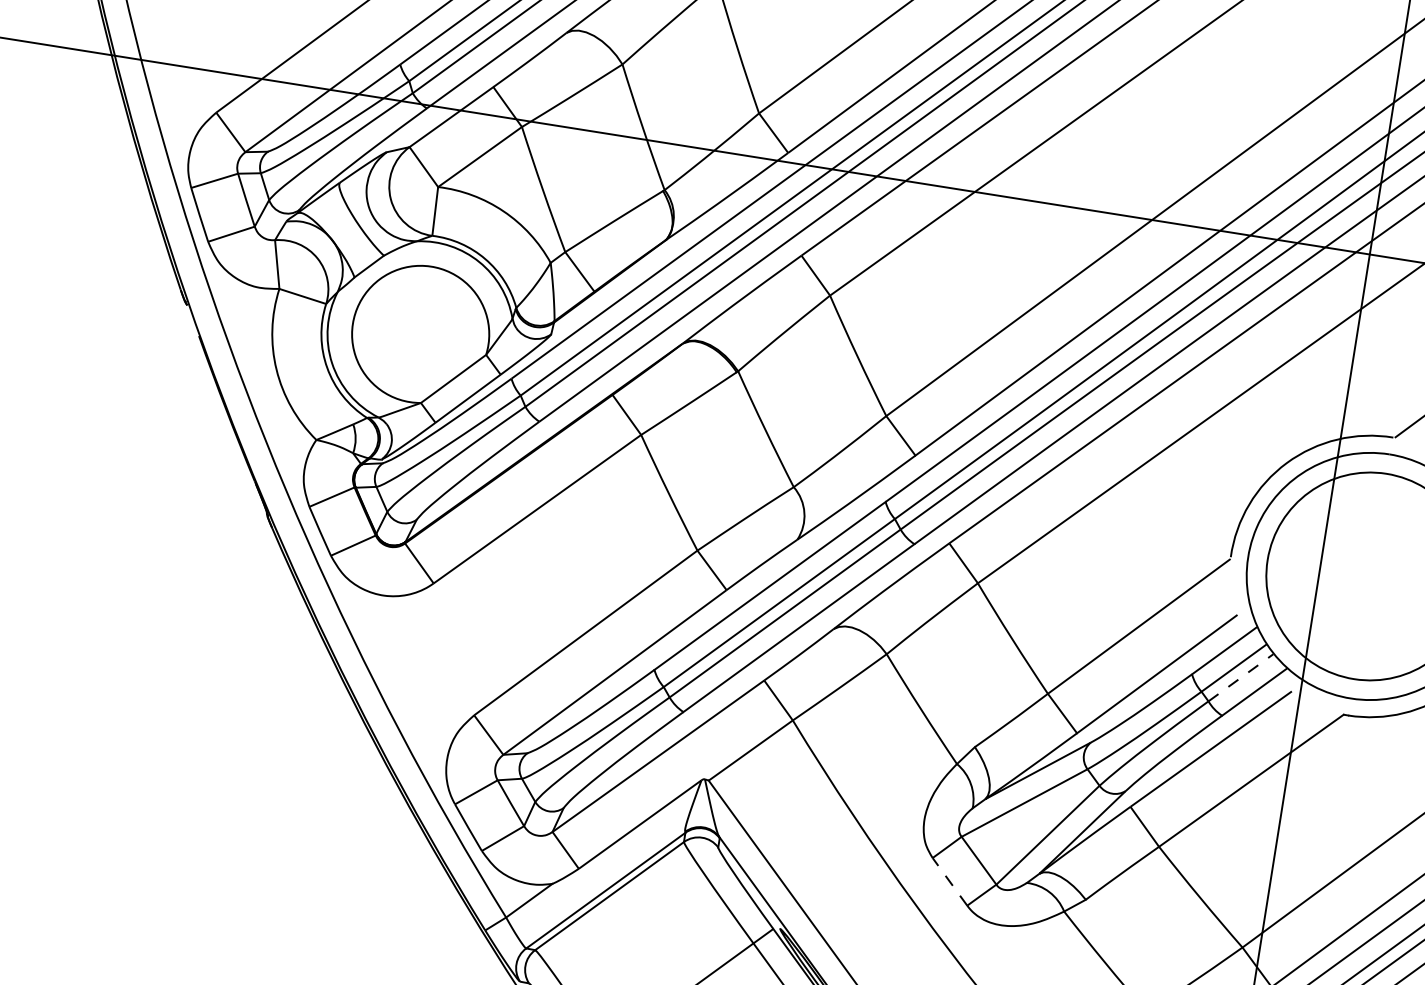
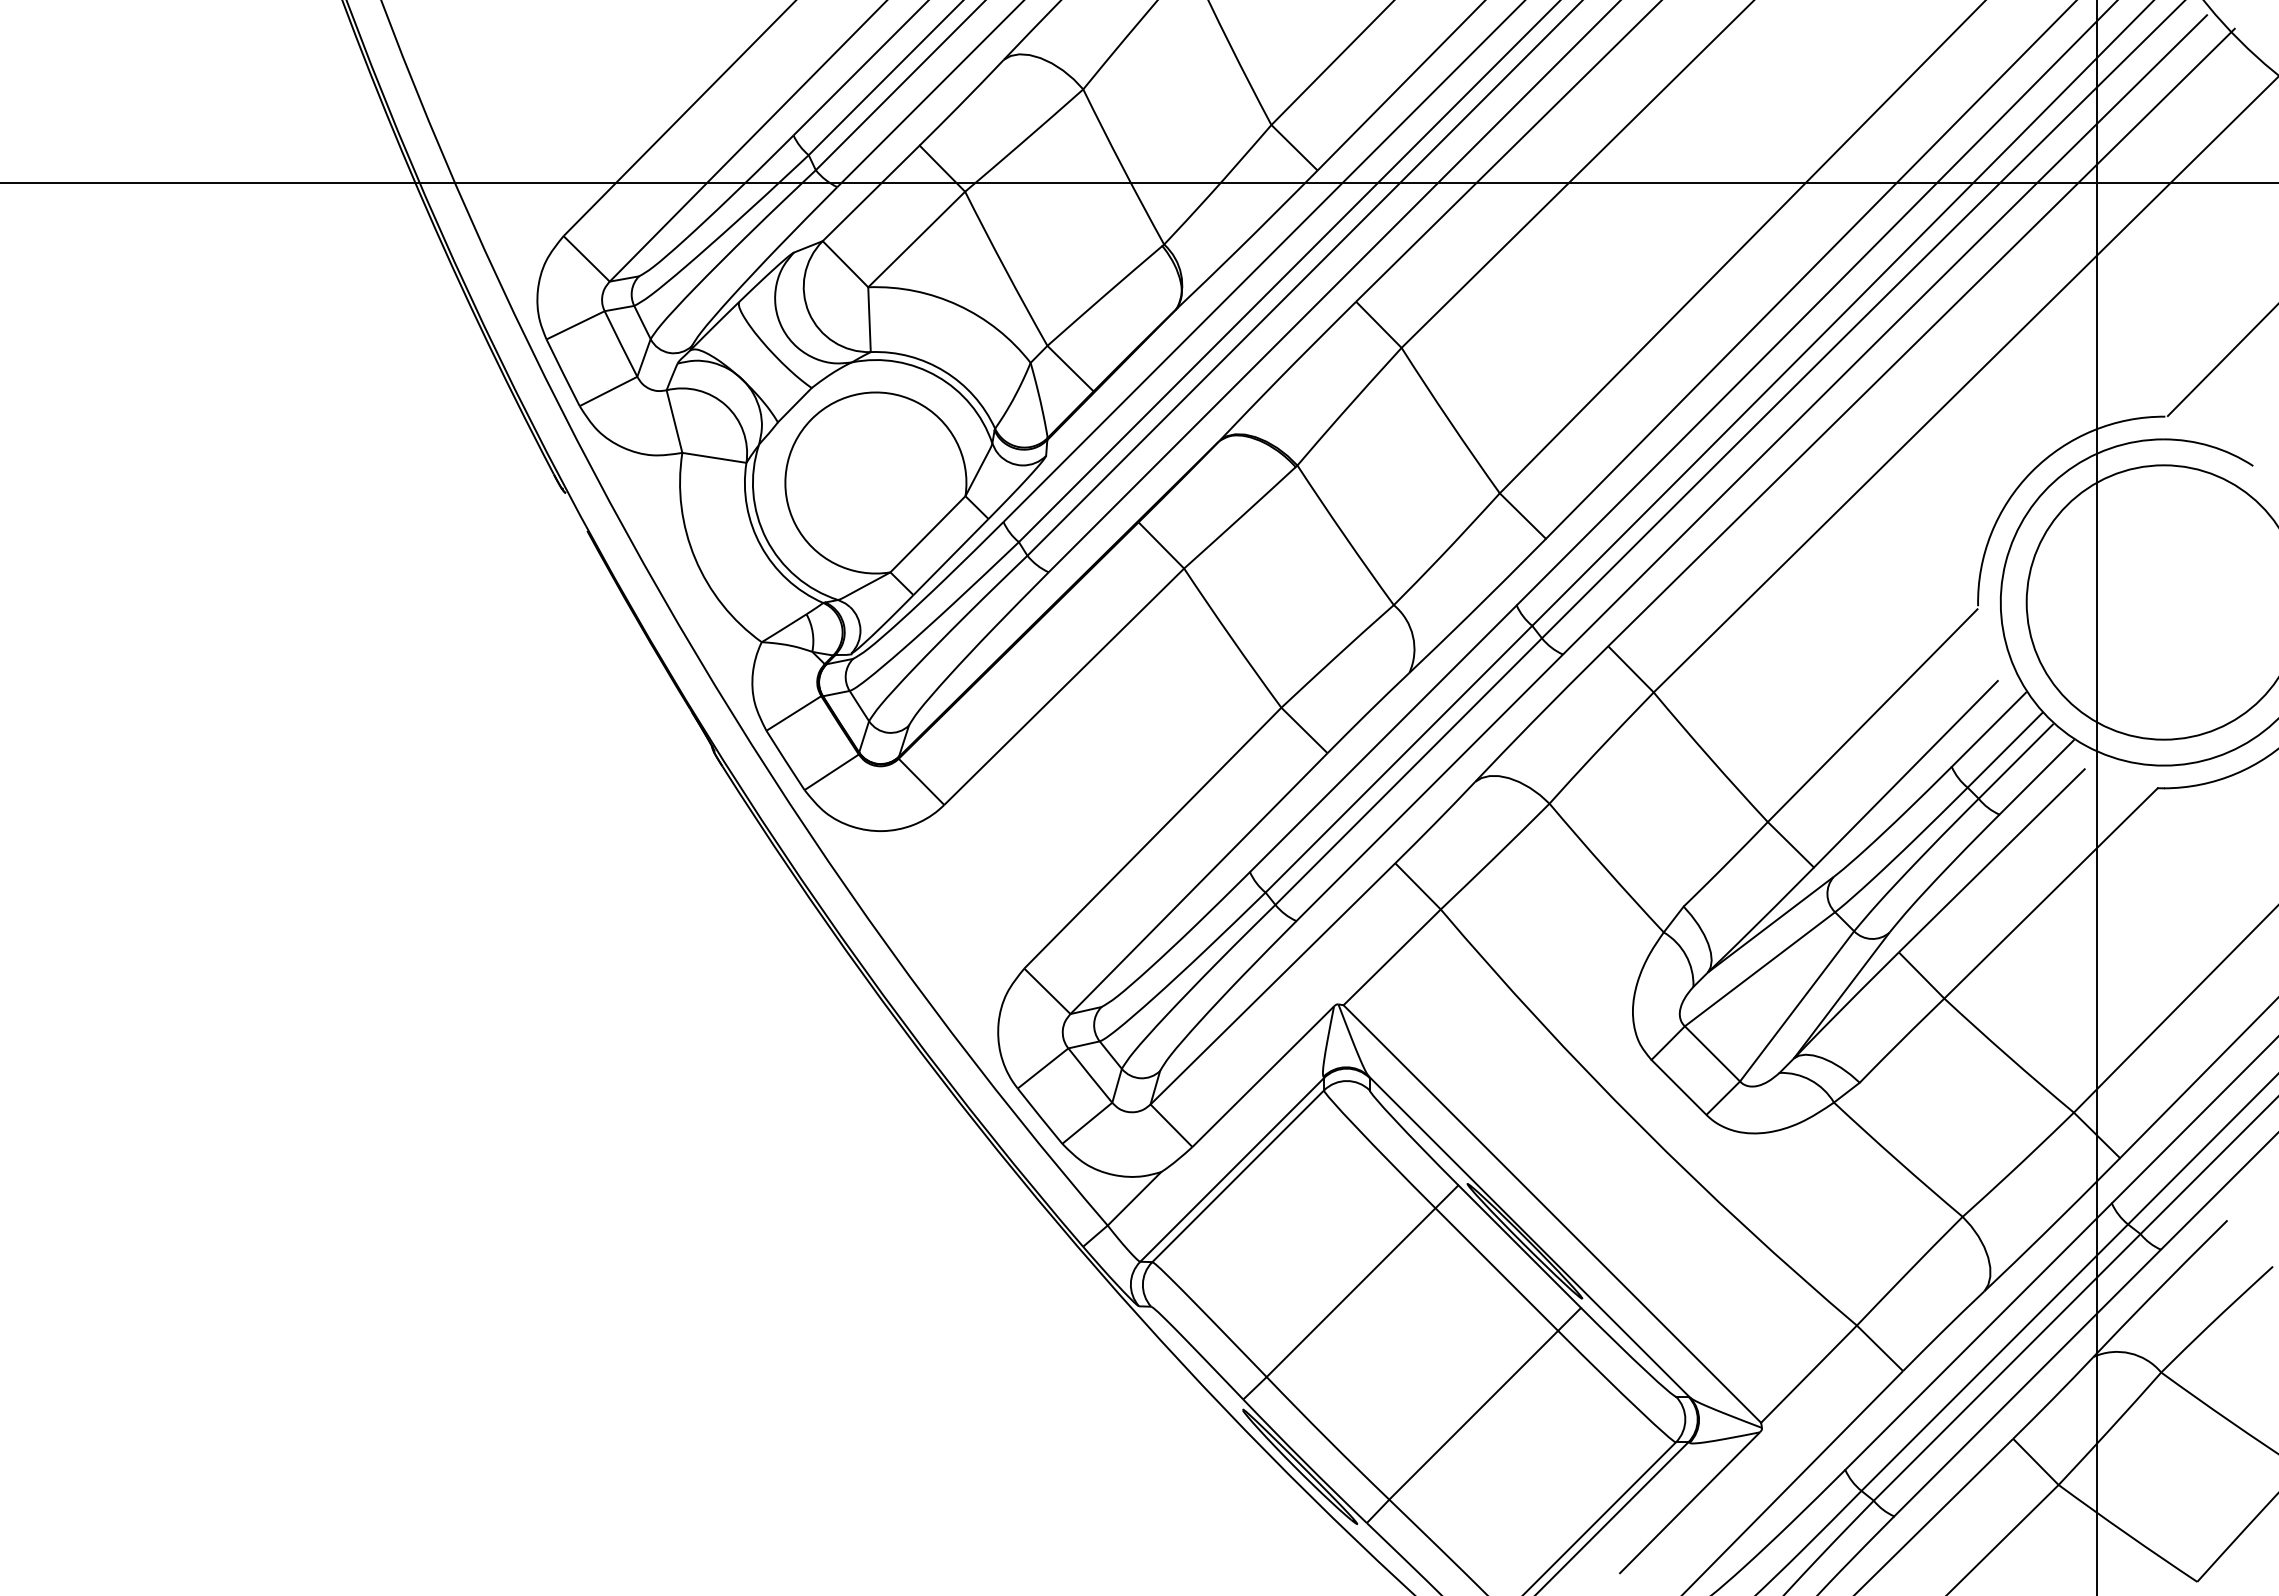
line: (1240, 677) -> (2015, 761), dashed -> solid
line: (949, 881) -> (1678, 1087), dashed -> solid

